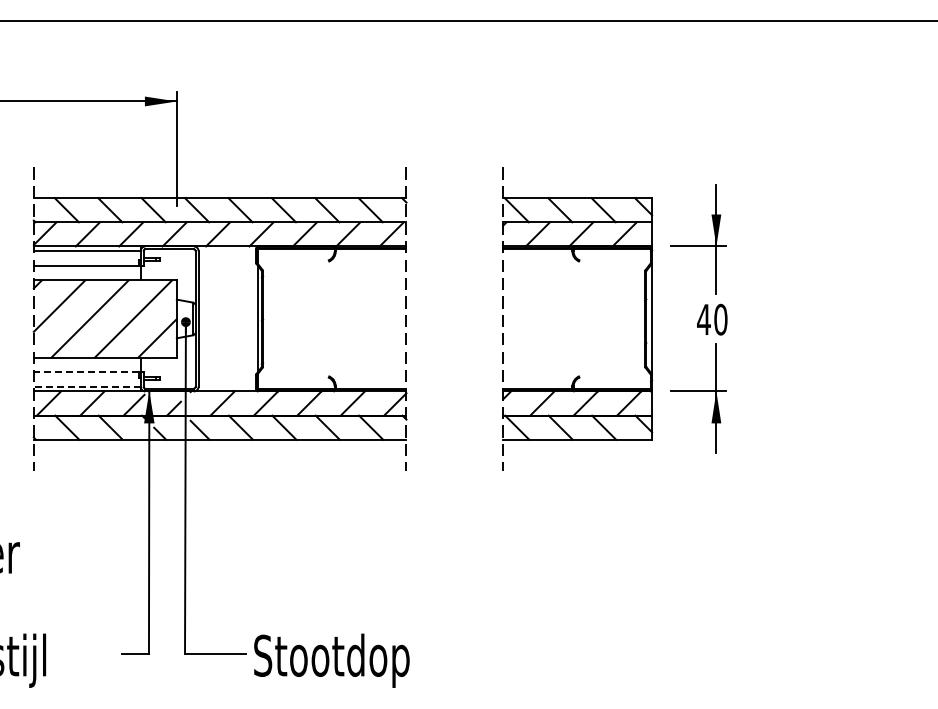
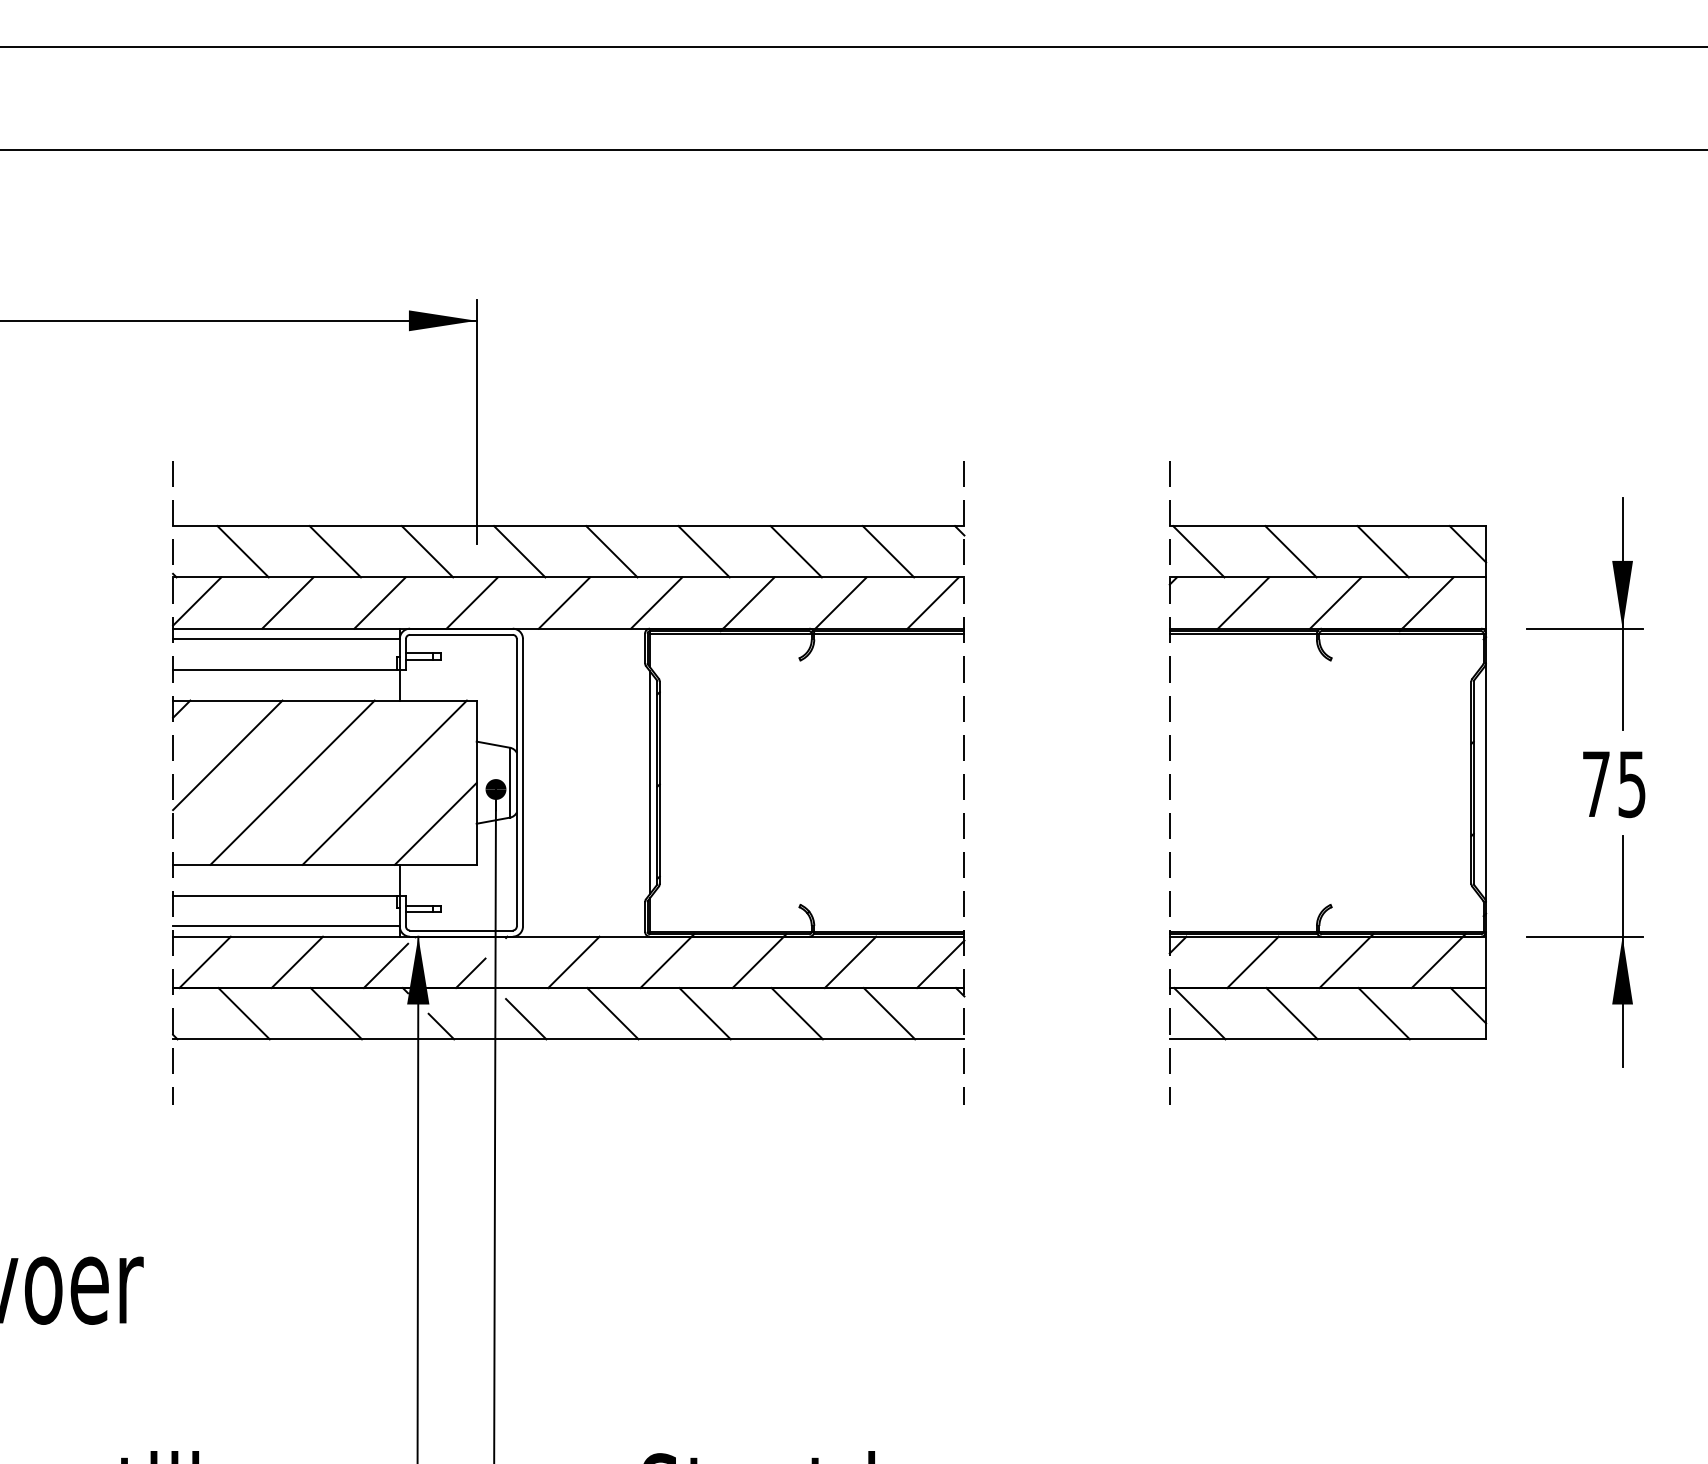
text: (712, 319) -> (1614, 783), 40 -> 75
line: (86, 372) -> (284, 896), dashed -> solid
line: (86, 386) -> (284, 926), dashed -> solid

